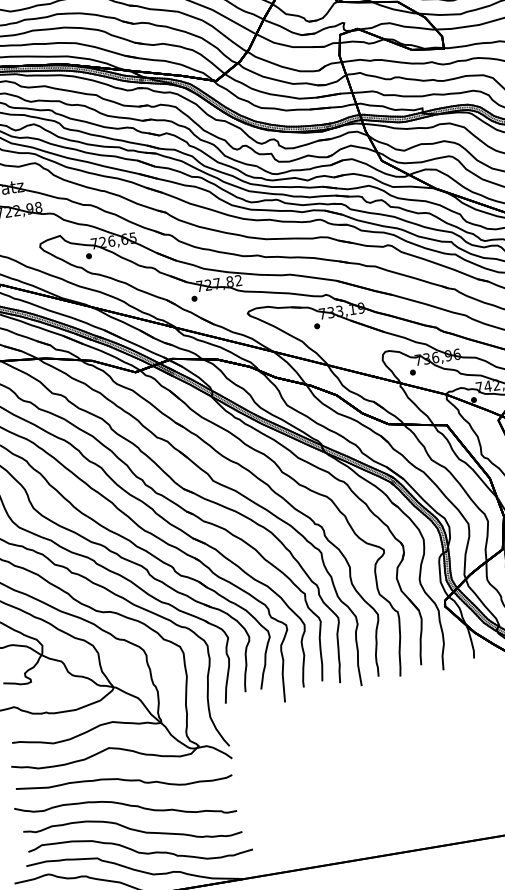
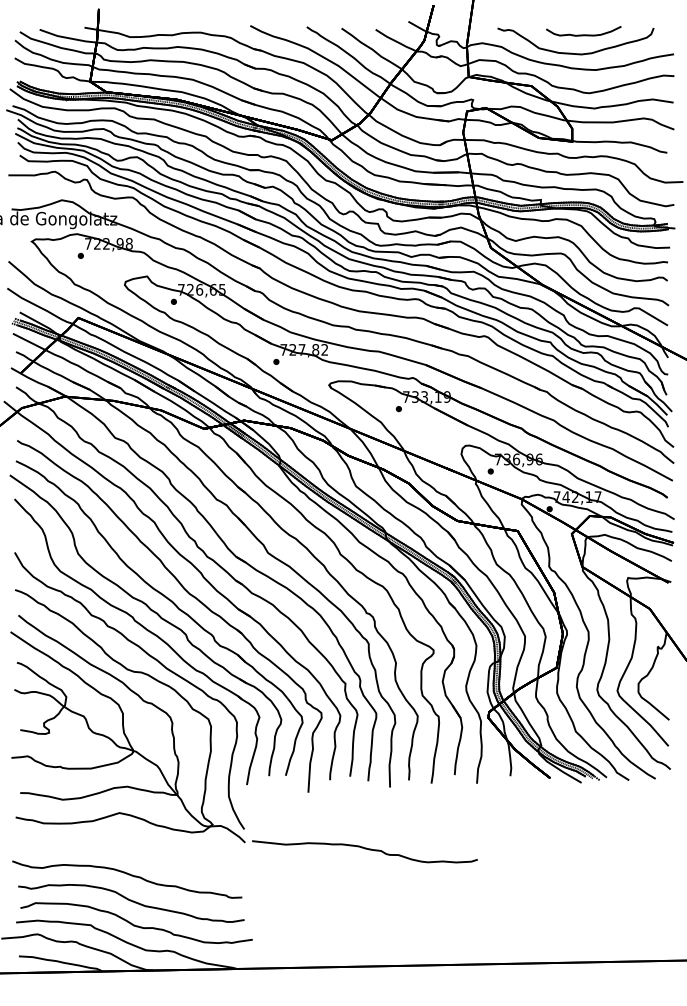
curve: (123, 781) -> (364, 849), moved

